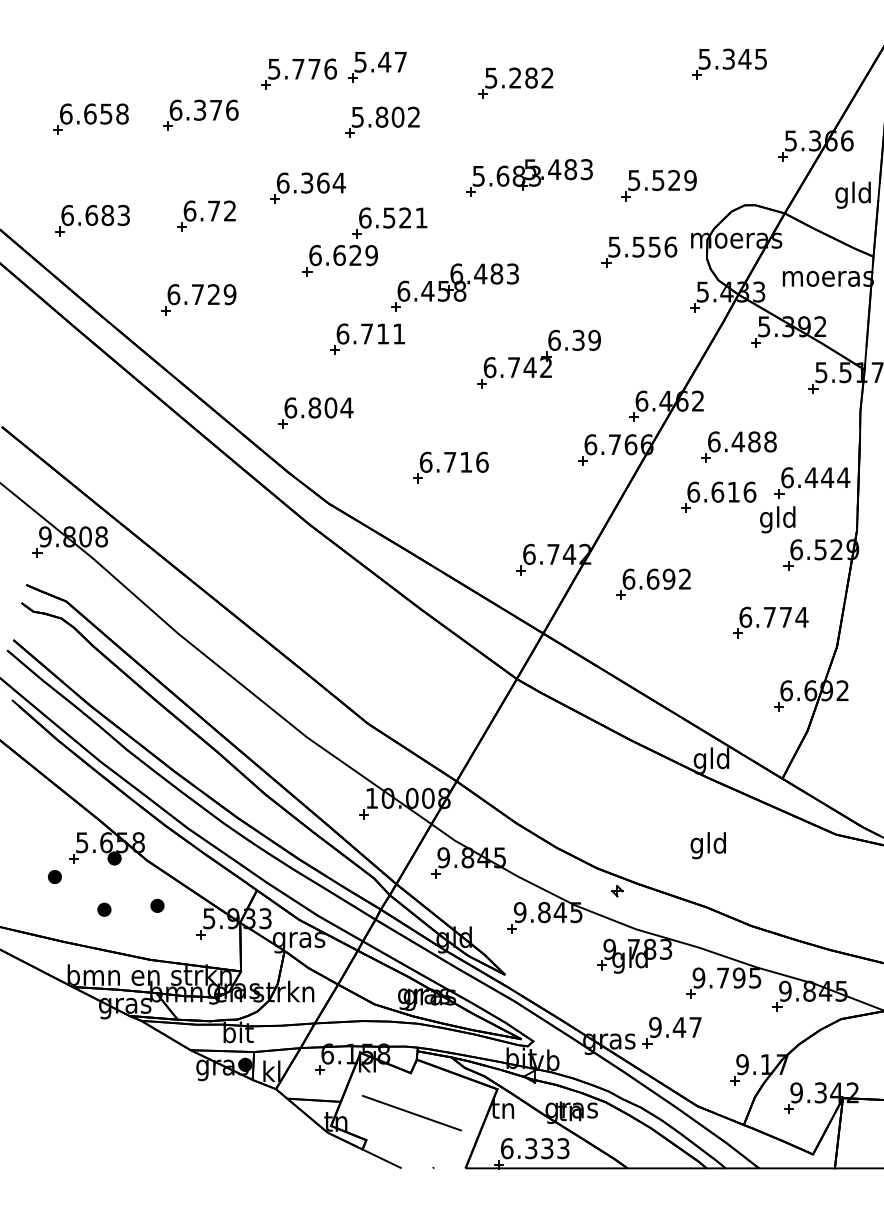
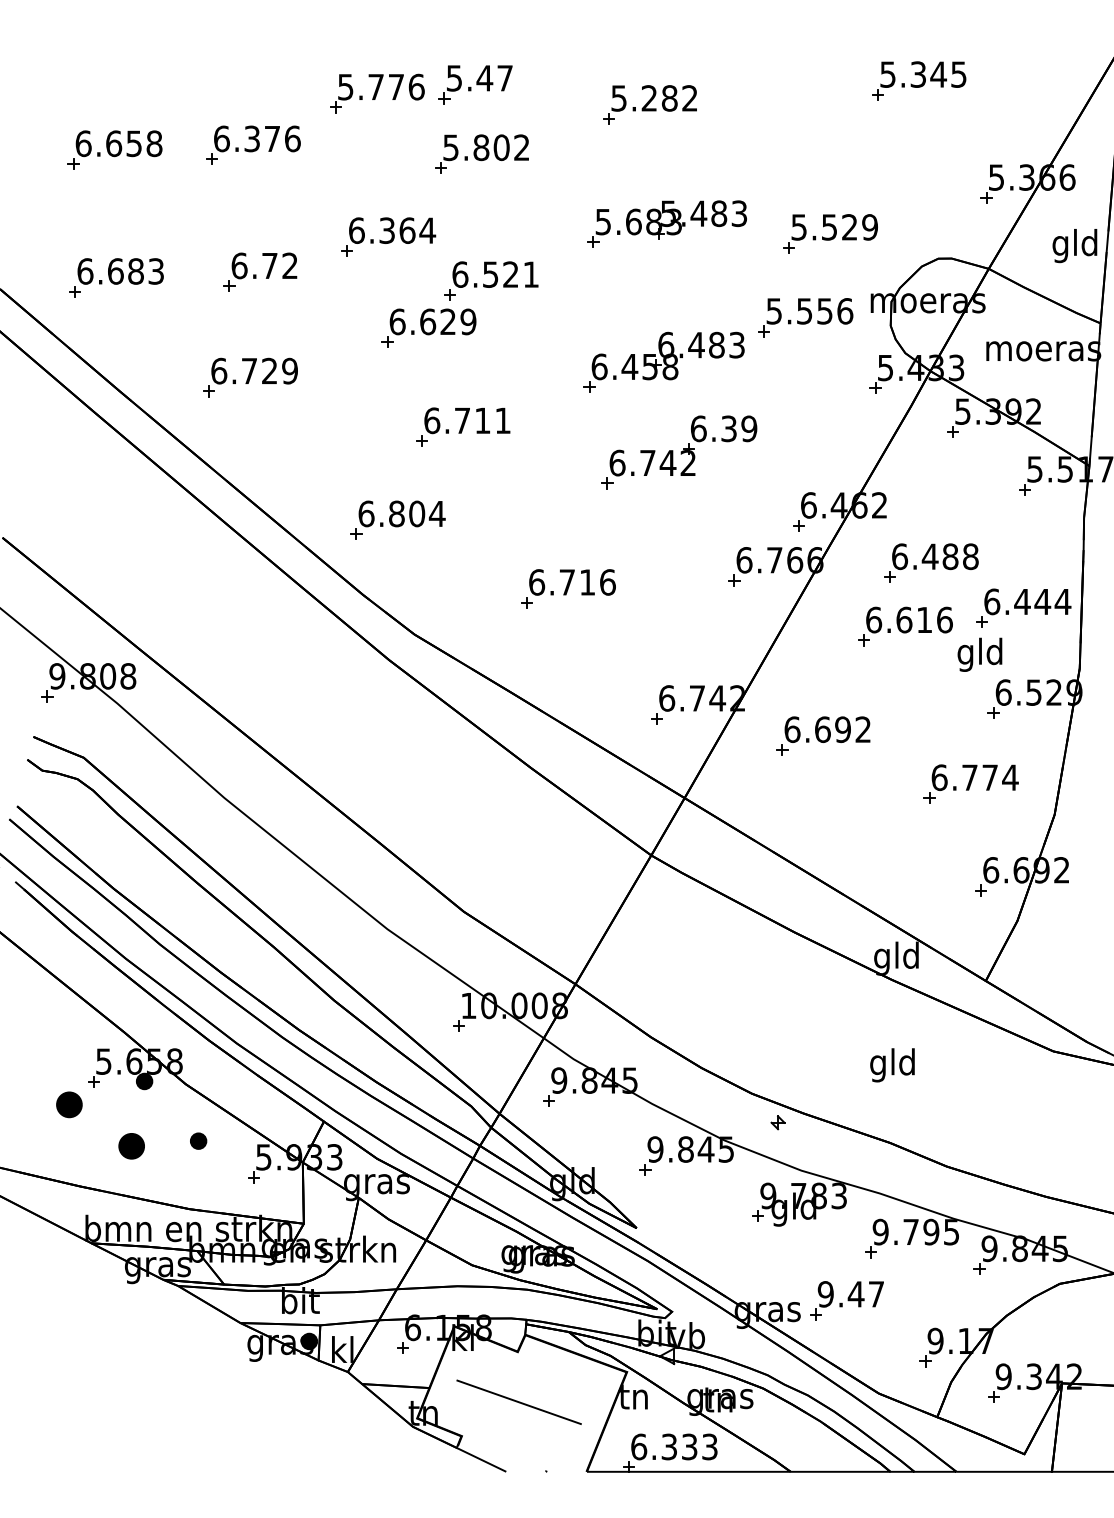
part: (454, 287) -> (663, 362), moved
part: (54, 876) -> (68, 1104), size x1.6
part: (104, 909) -> (131, 1145), size x1.6

